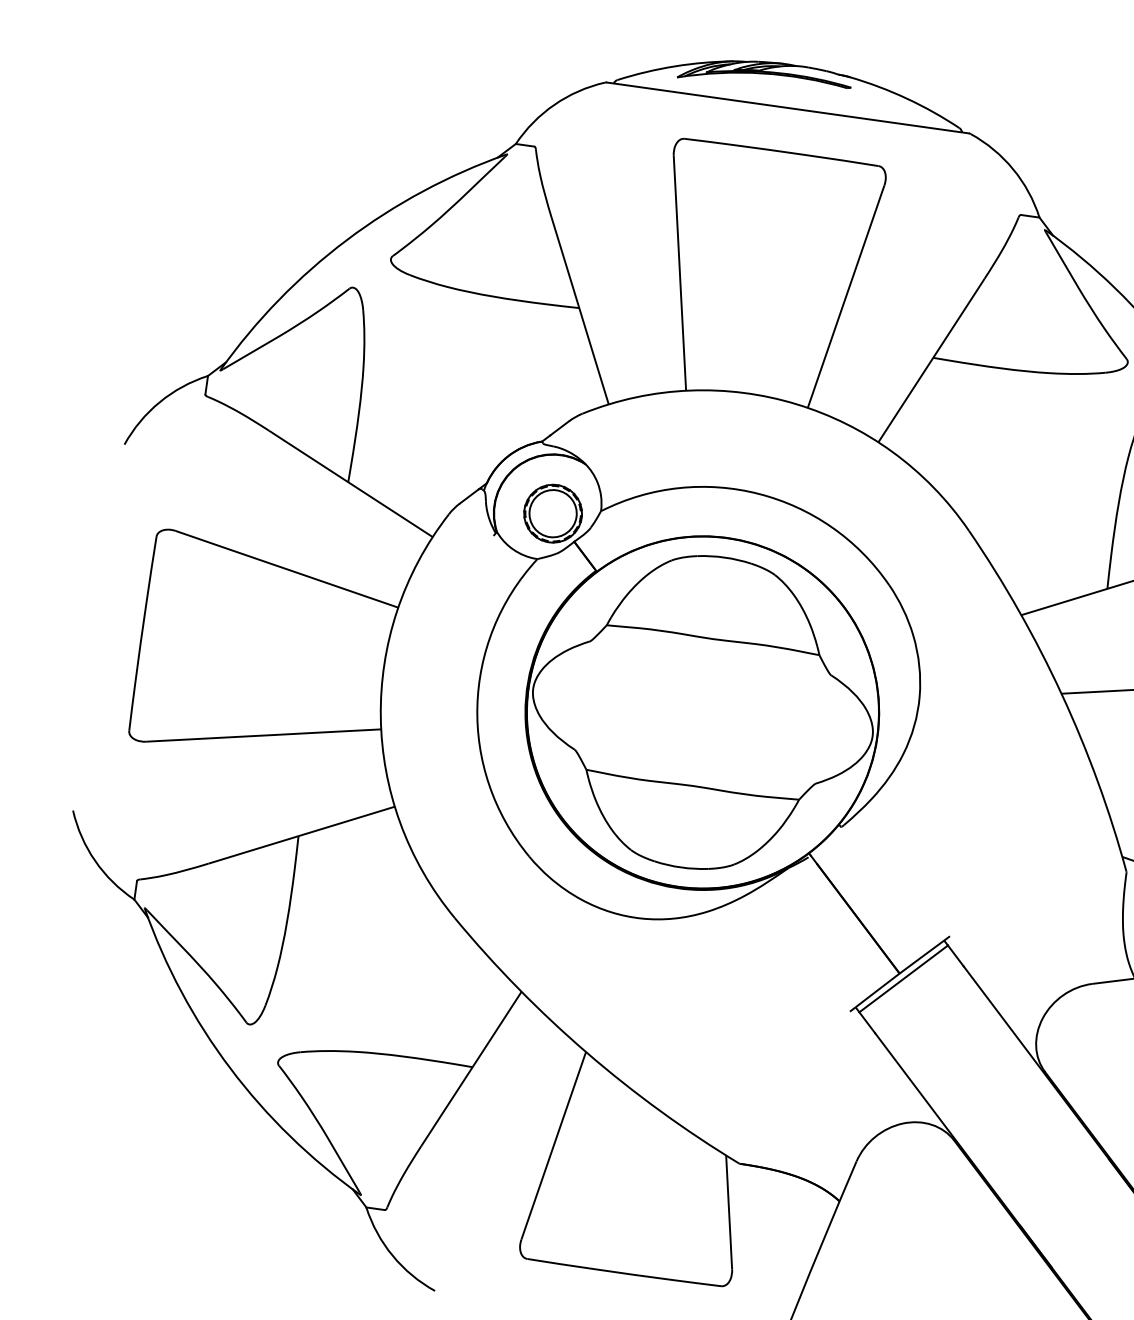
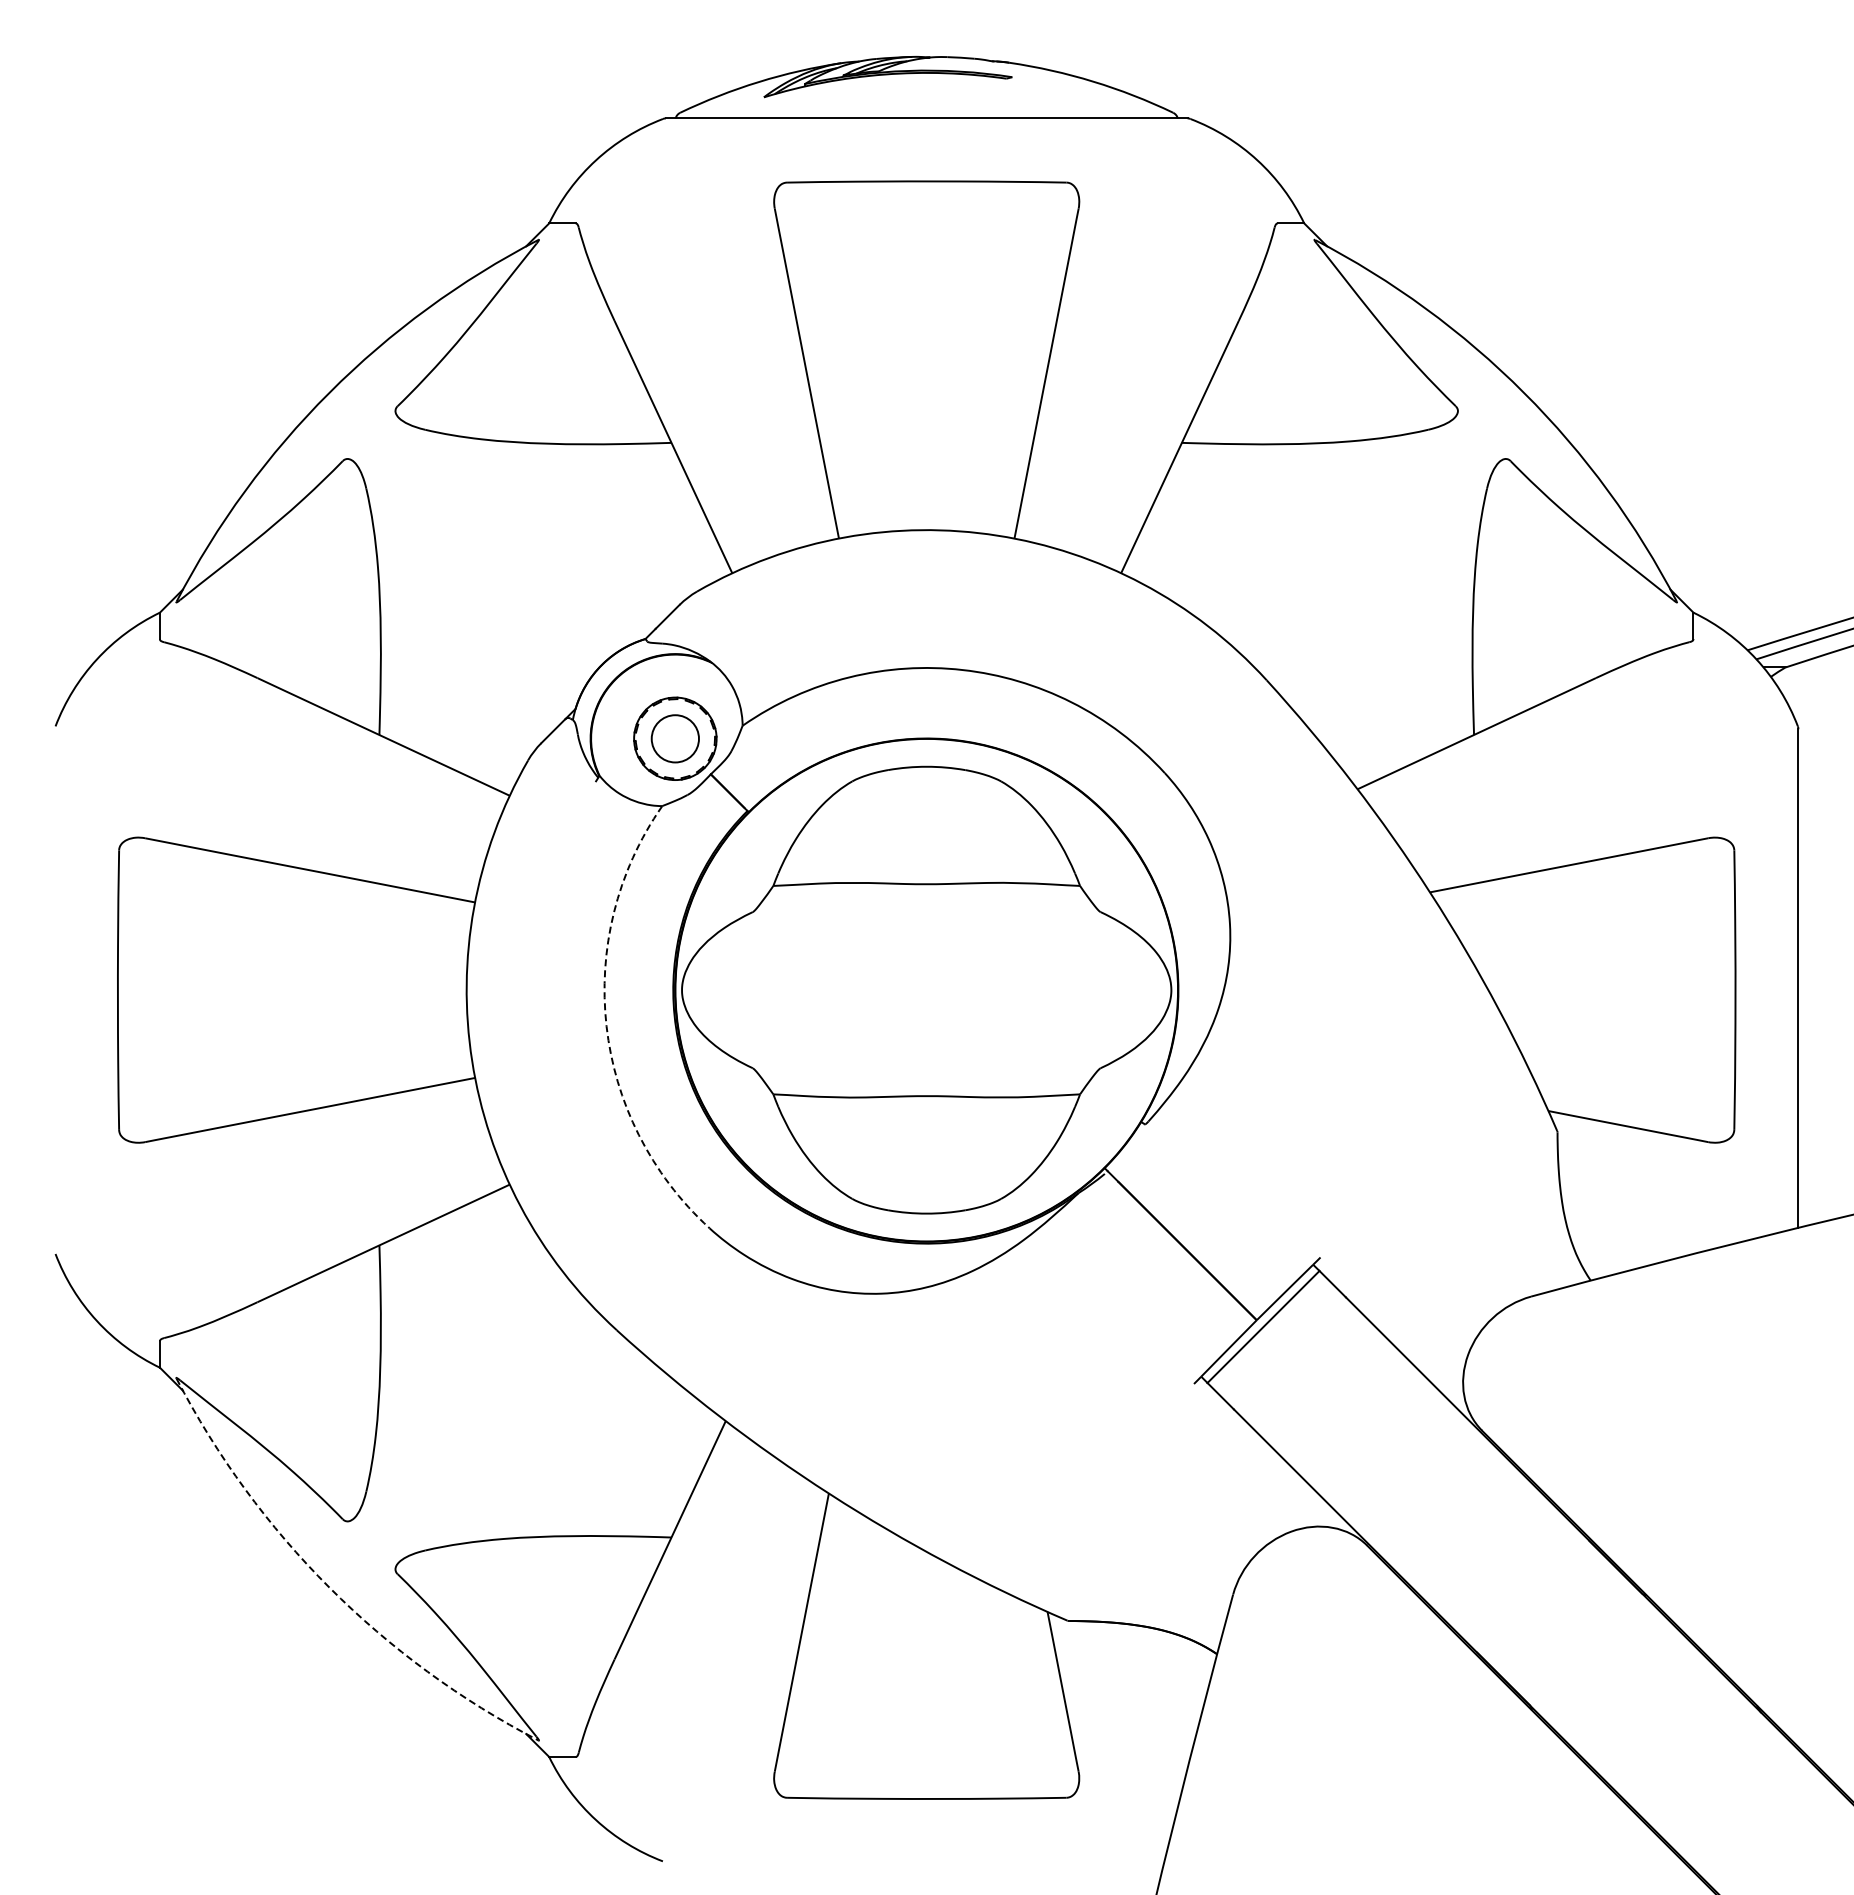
circle: (553, 513) -> (675, 738), size x0.7
arc: (477, 706) -> (606, 1026), solid -> dashed
arc: (230, 1068) -> (329, 1587), solid -> dashed

